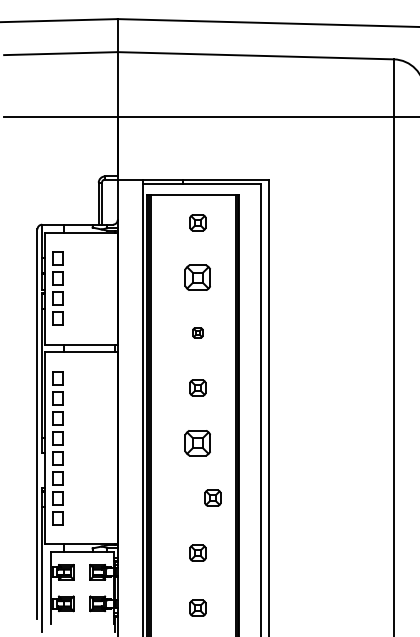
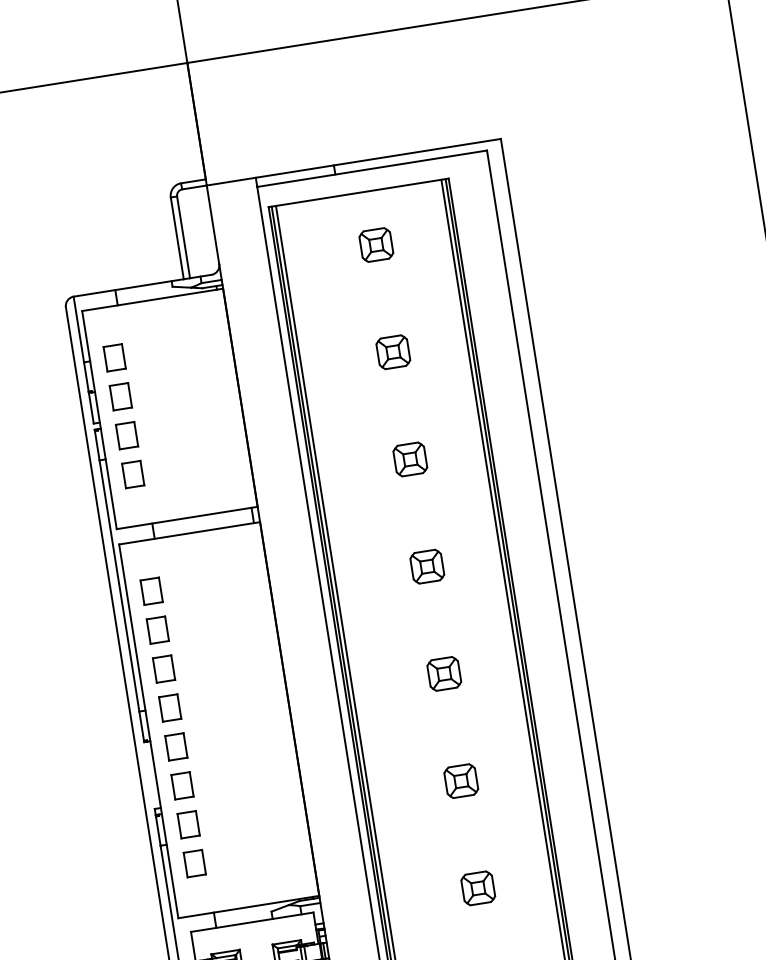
part: (197, 277) -> (392, 351), size x0.62
part: (197, 332) -> (409, 458), size x1.67
part: (197, 442) -> (443, 672), size x0.62
part: (212, 497) -> (460, 780), moved

